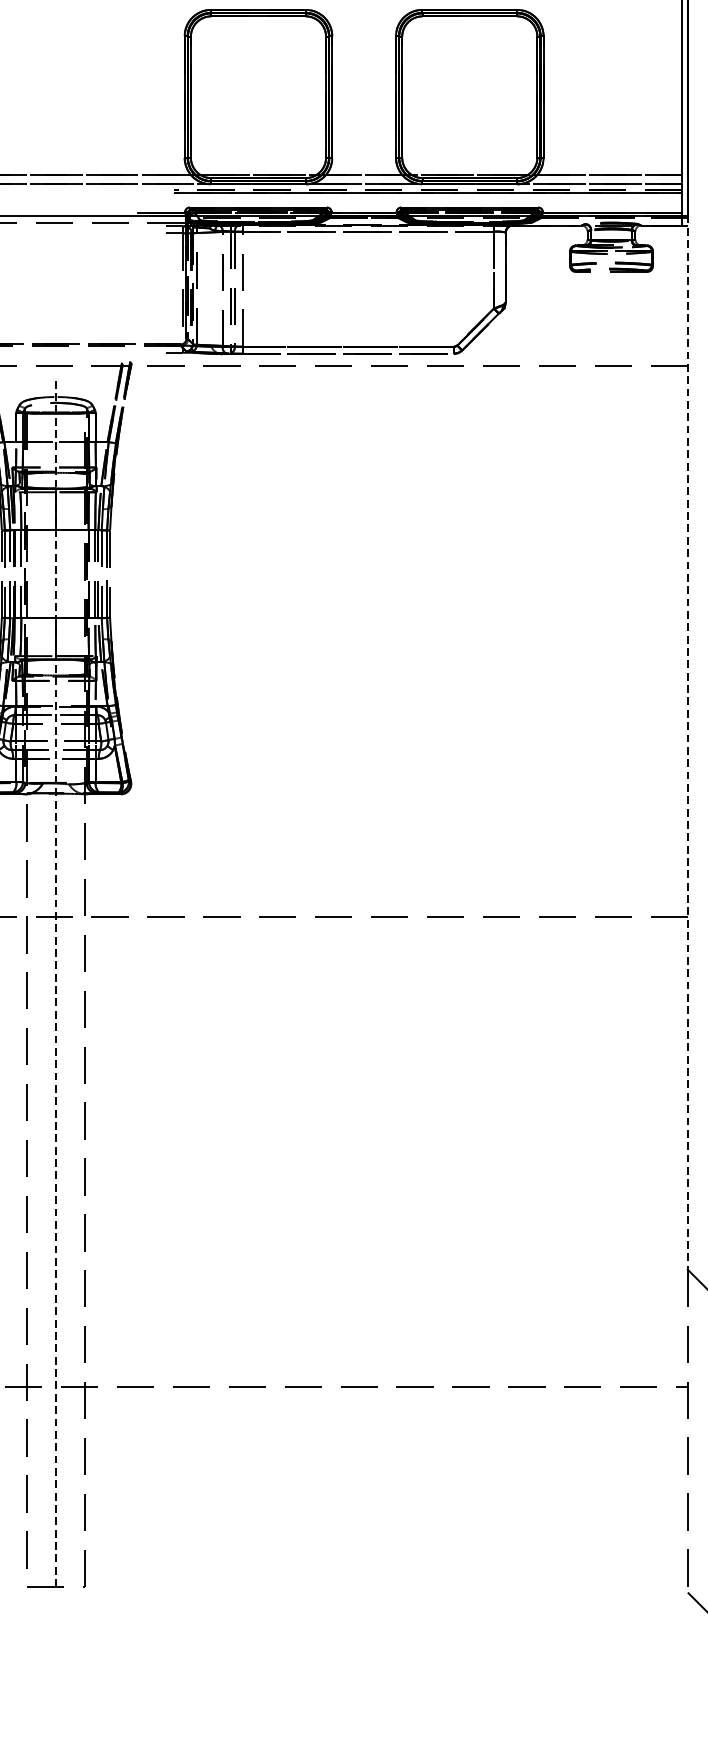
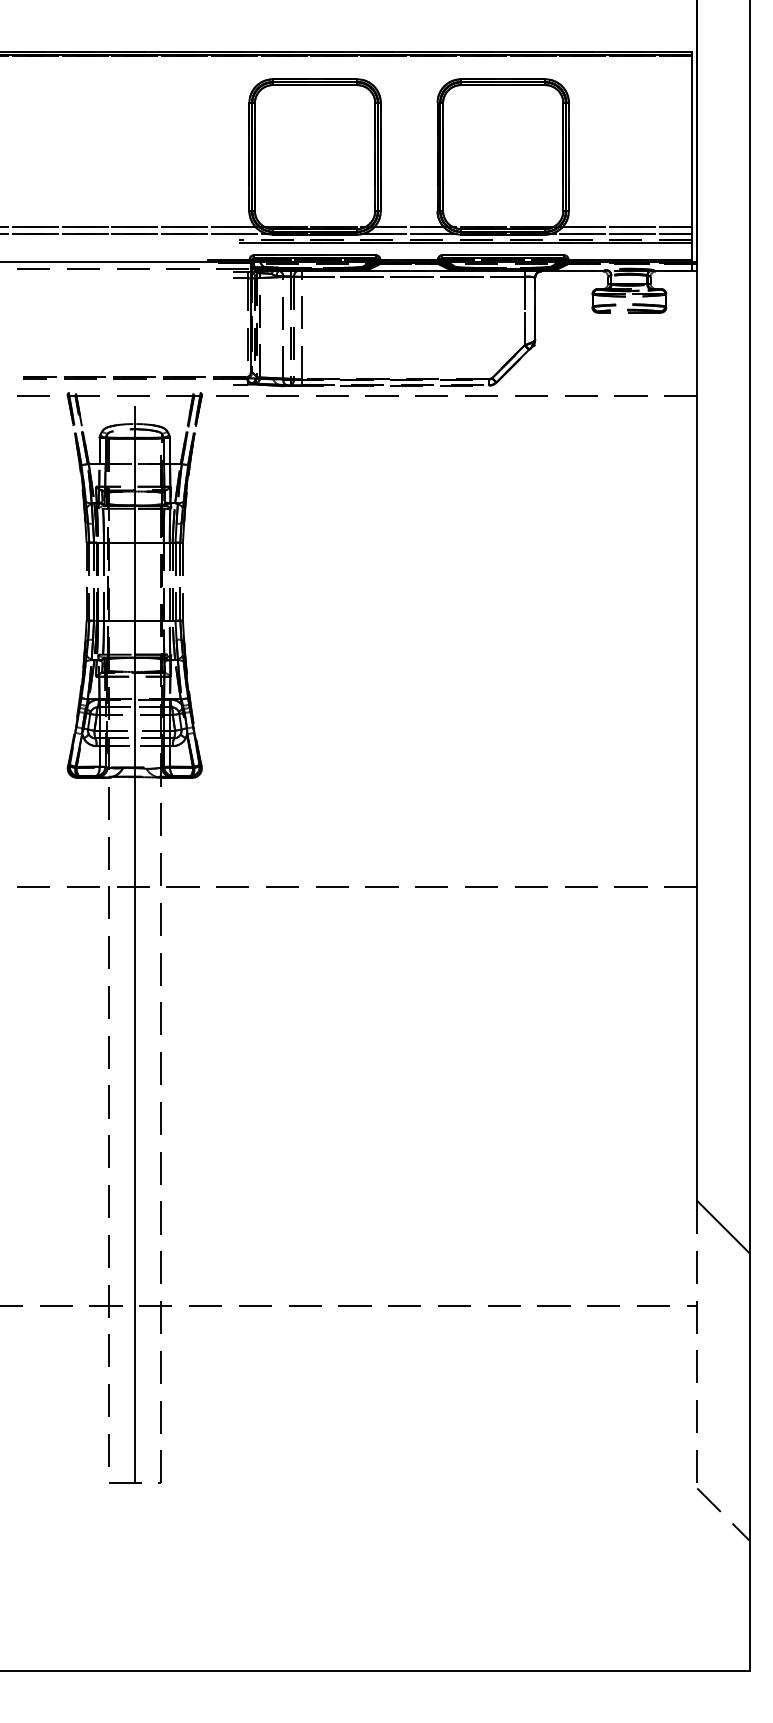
line: (688, 743) -> (697, 732), dashed -> solid
line: (55, 981) -> (134, 944), dashed -> solid

